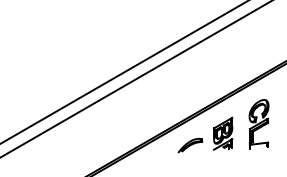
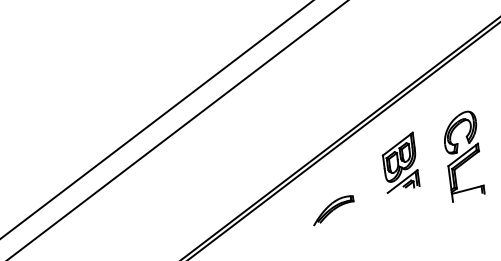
part: (258, 124) -> (462, 156), moved
part: (190, 145) -> (333, 210), moved

